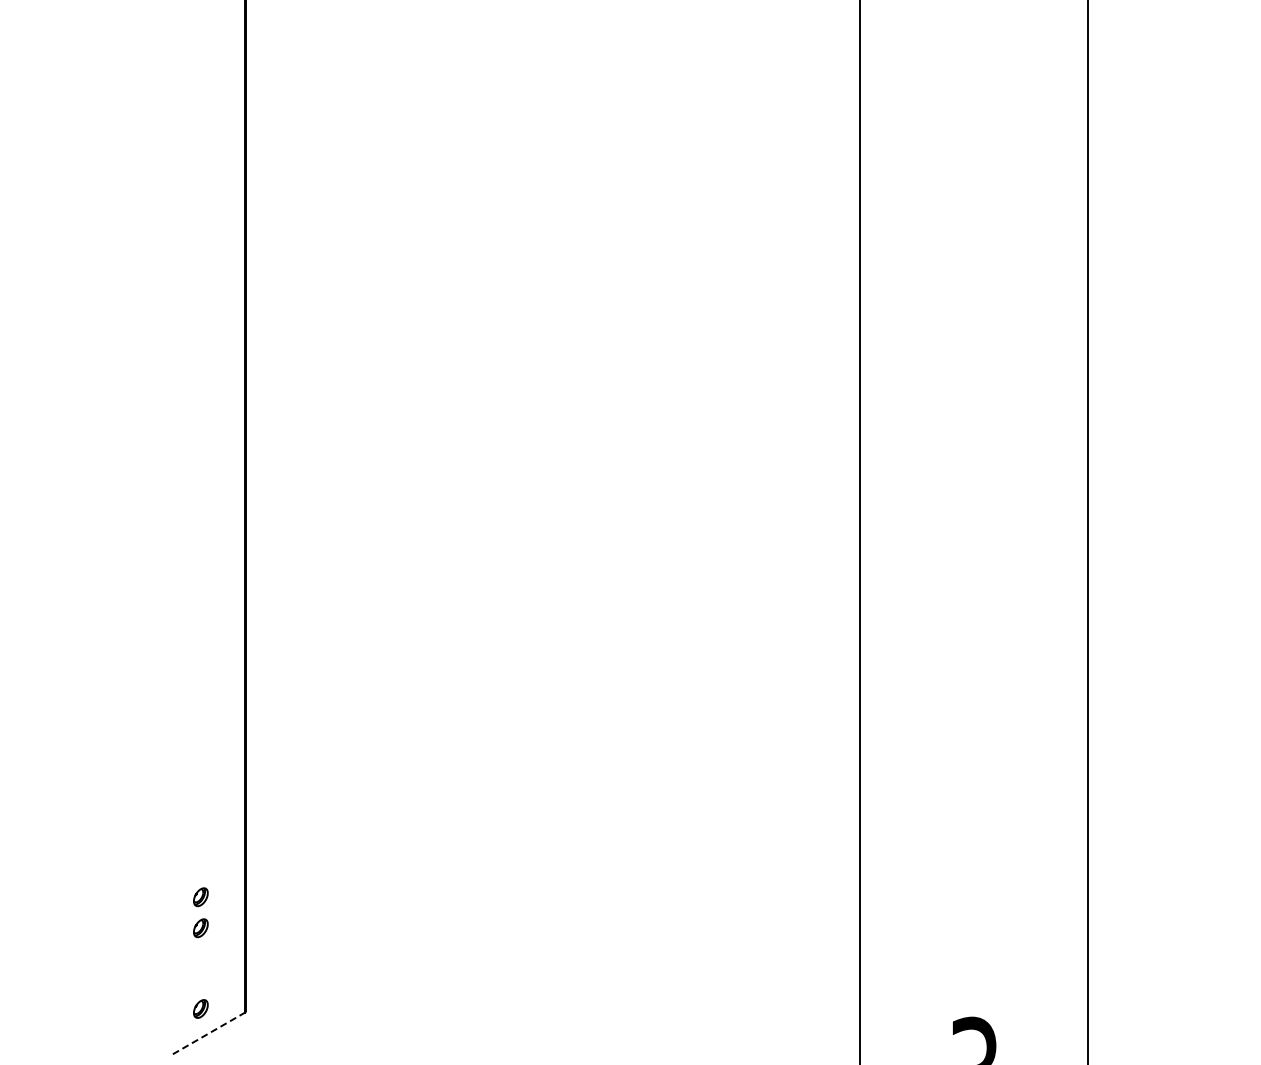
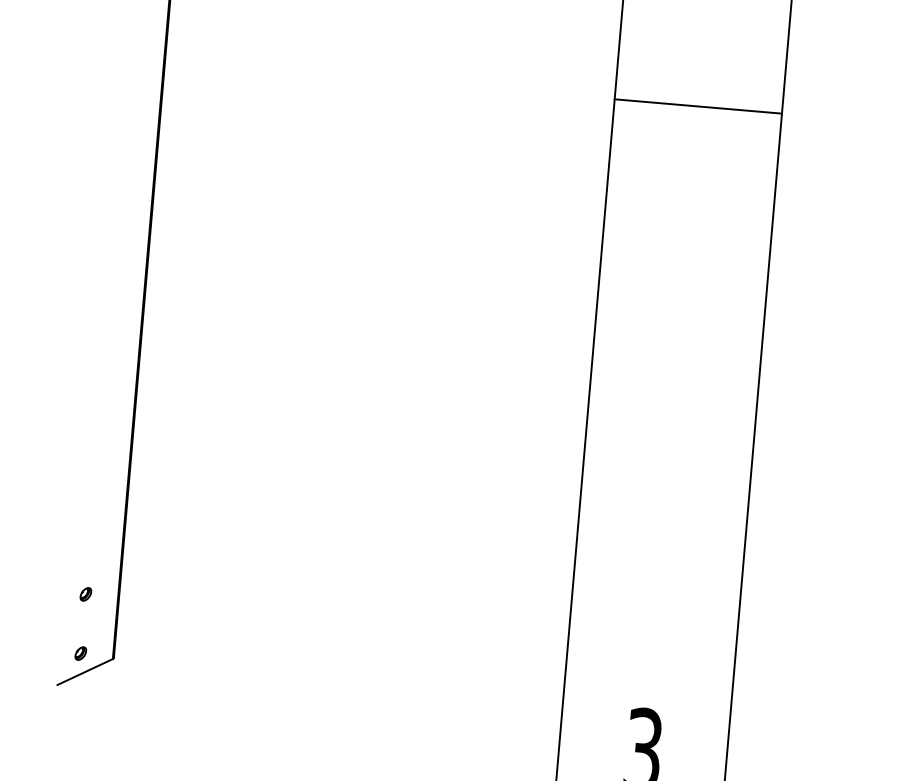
line: (973, 196) -> (697, 106), added
part: (200, 897) -> (87, 571), removed
line: (208, 1033) -> (84, 672), dashed -> solid

